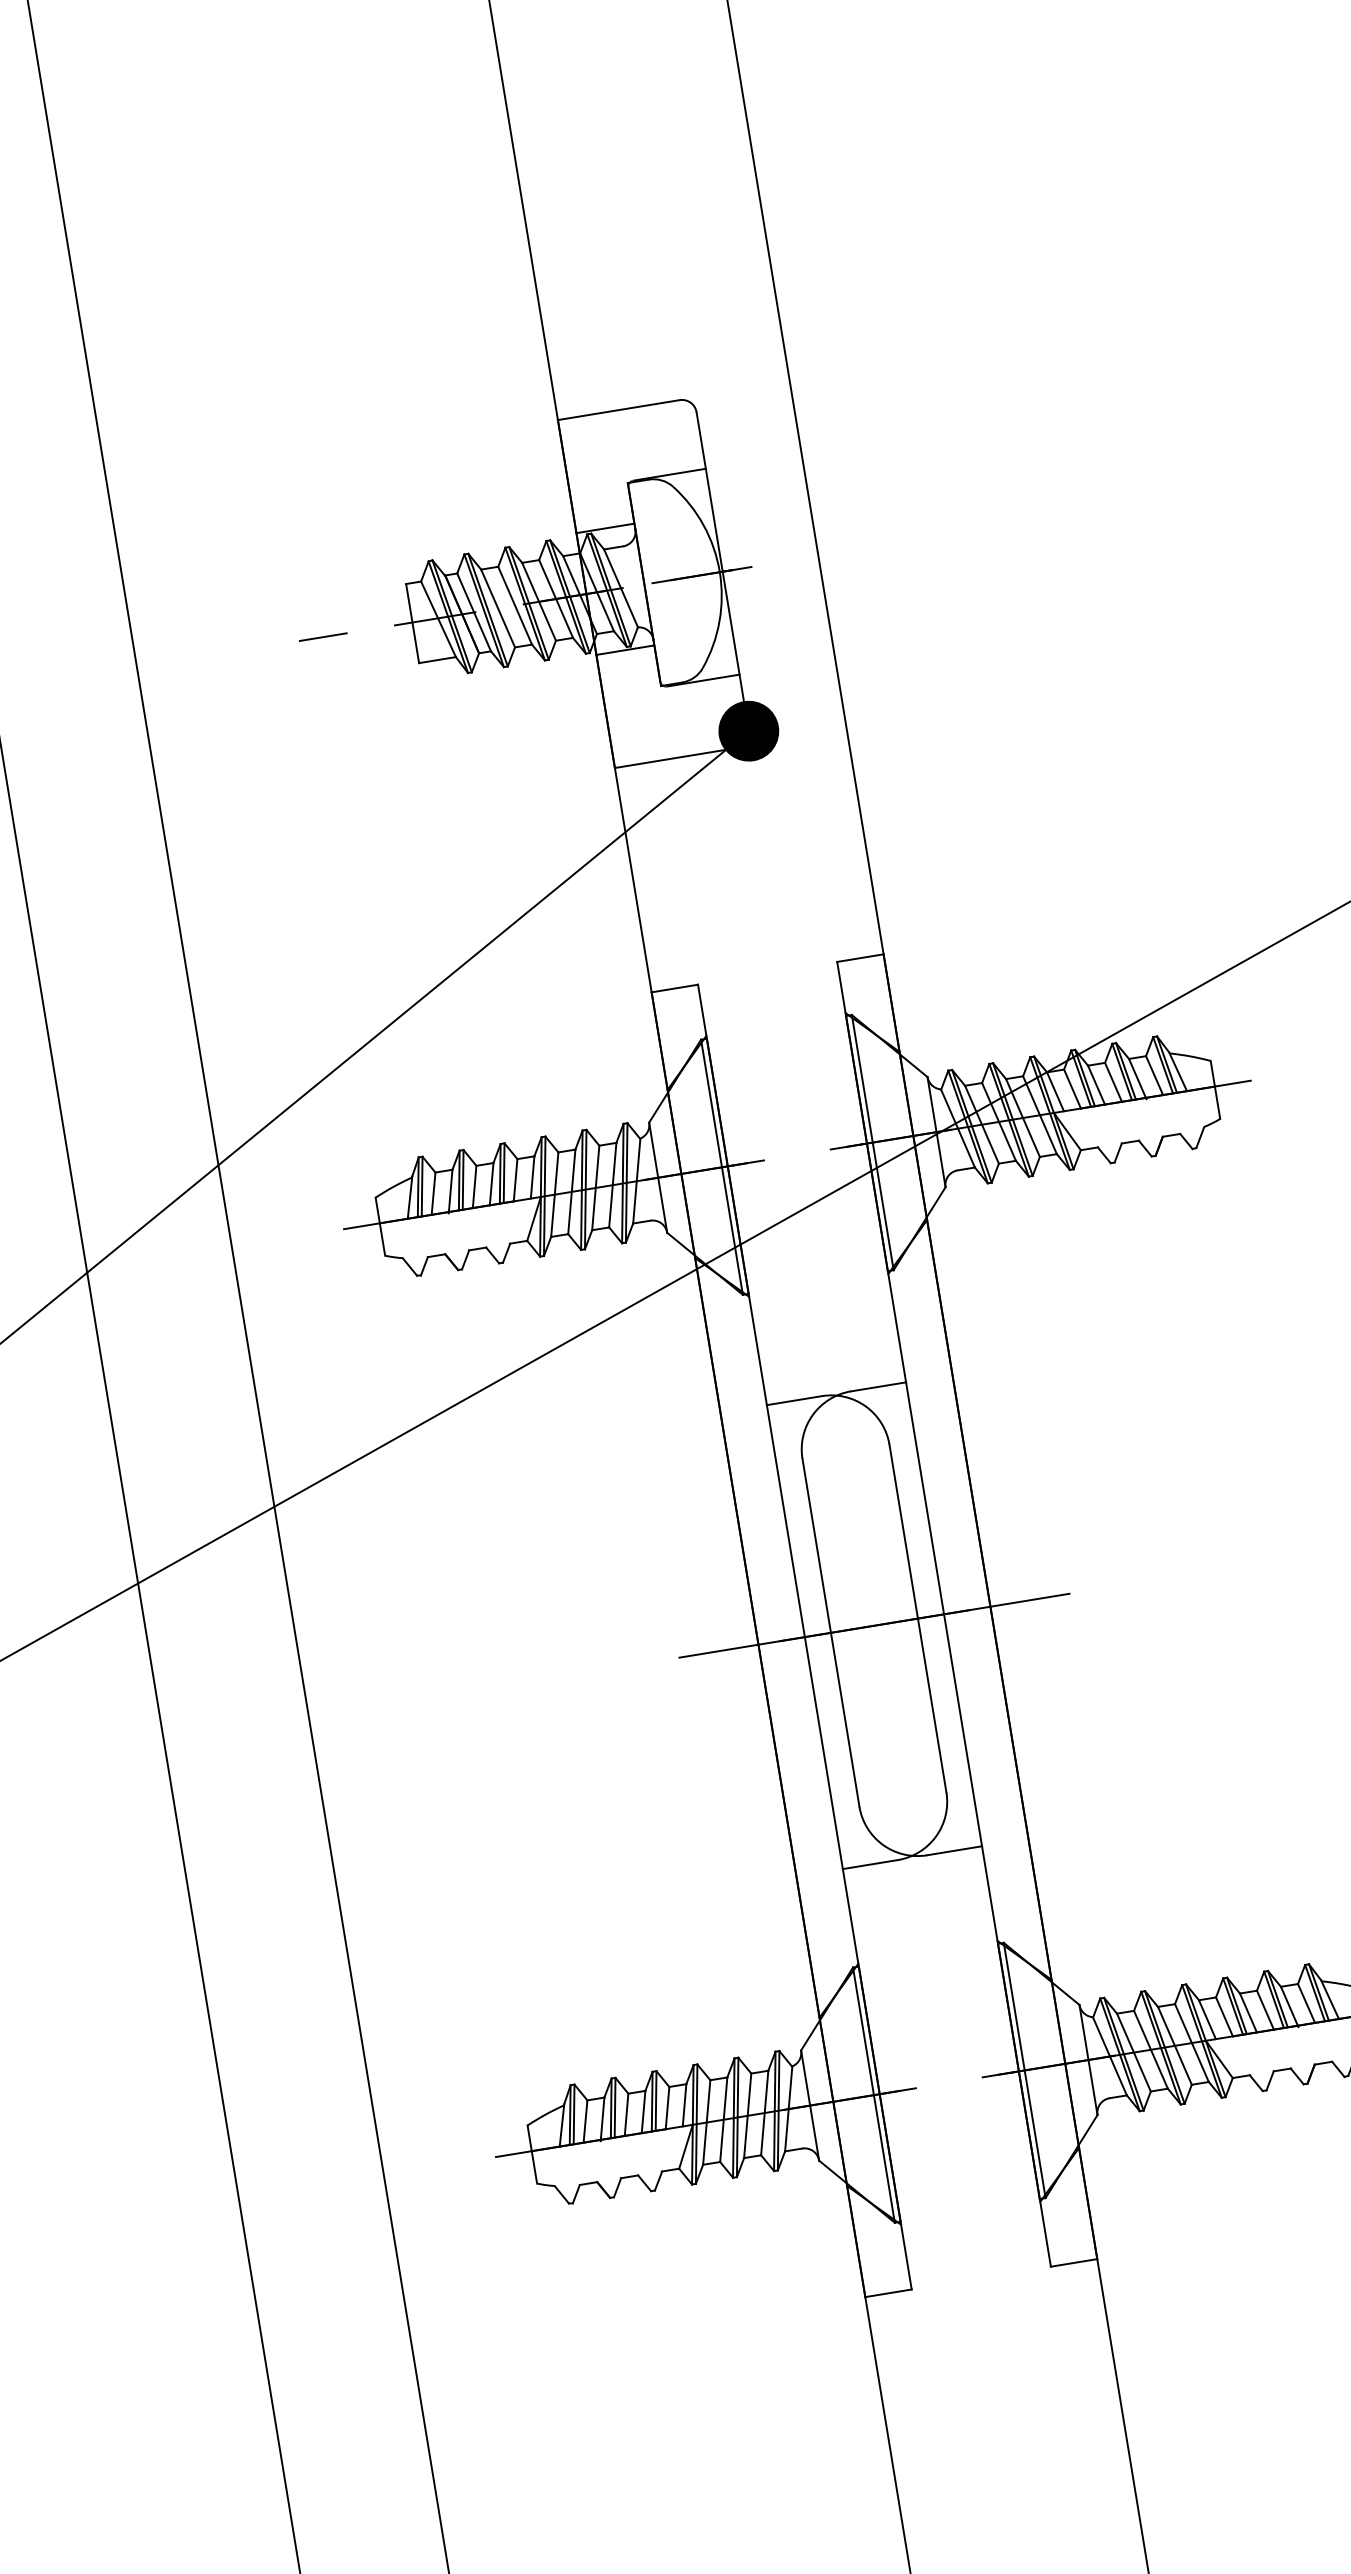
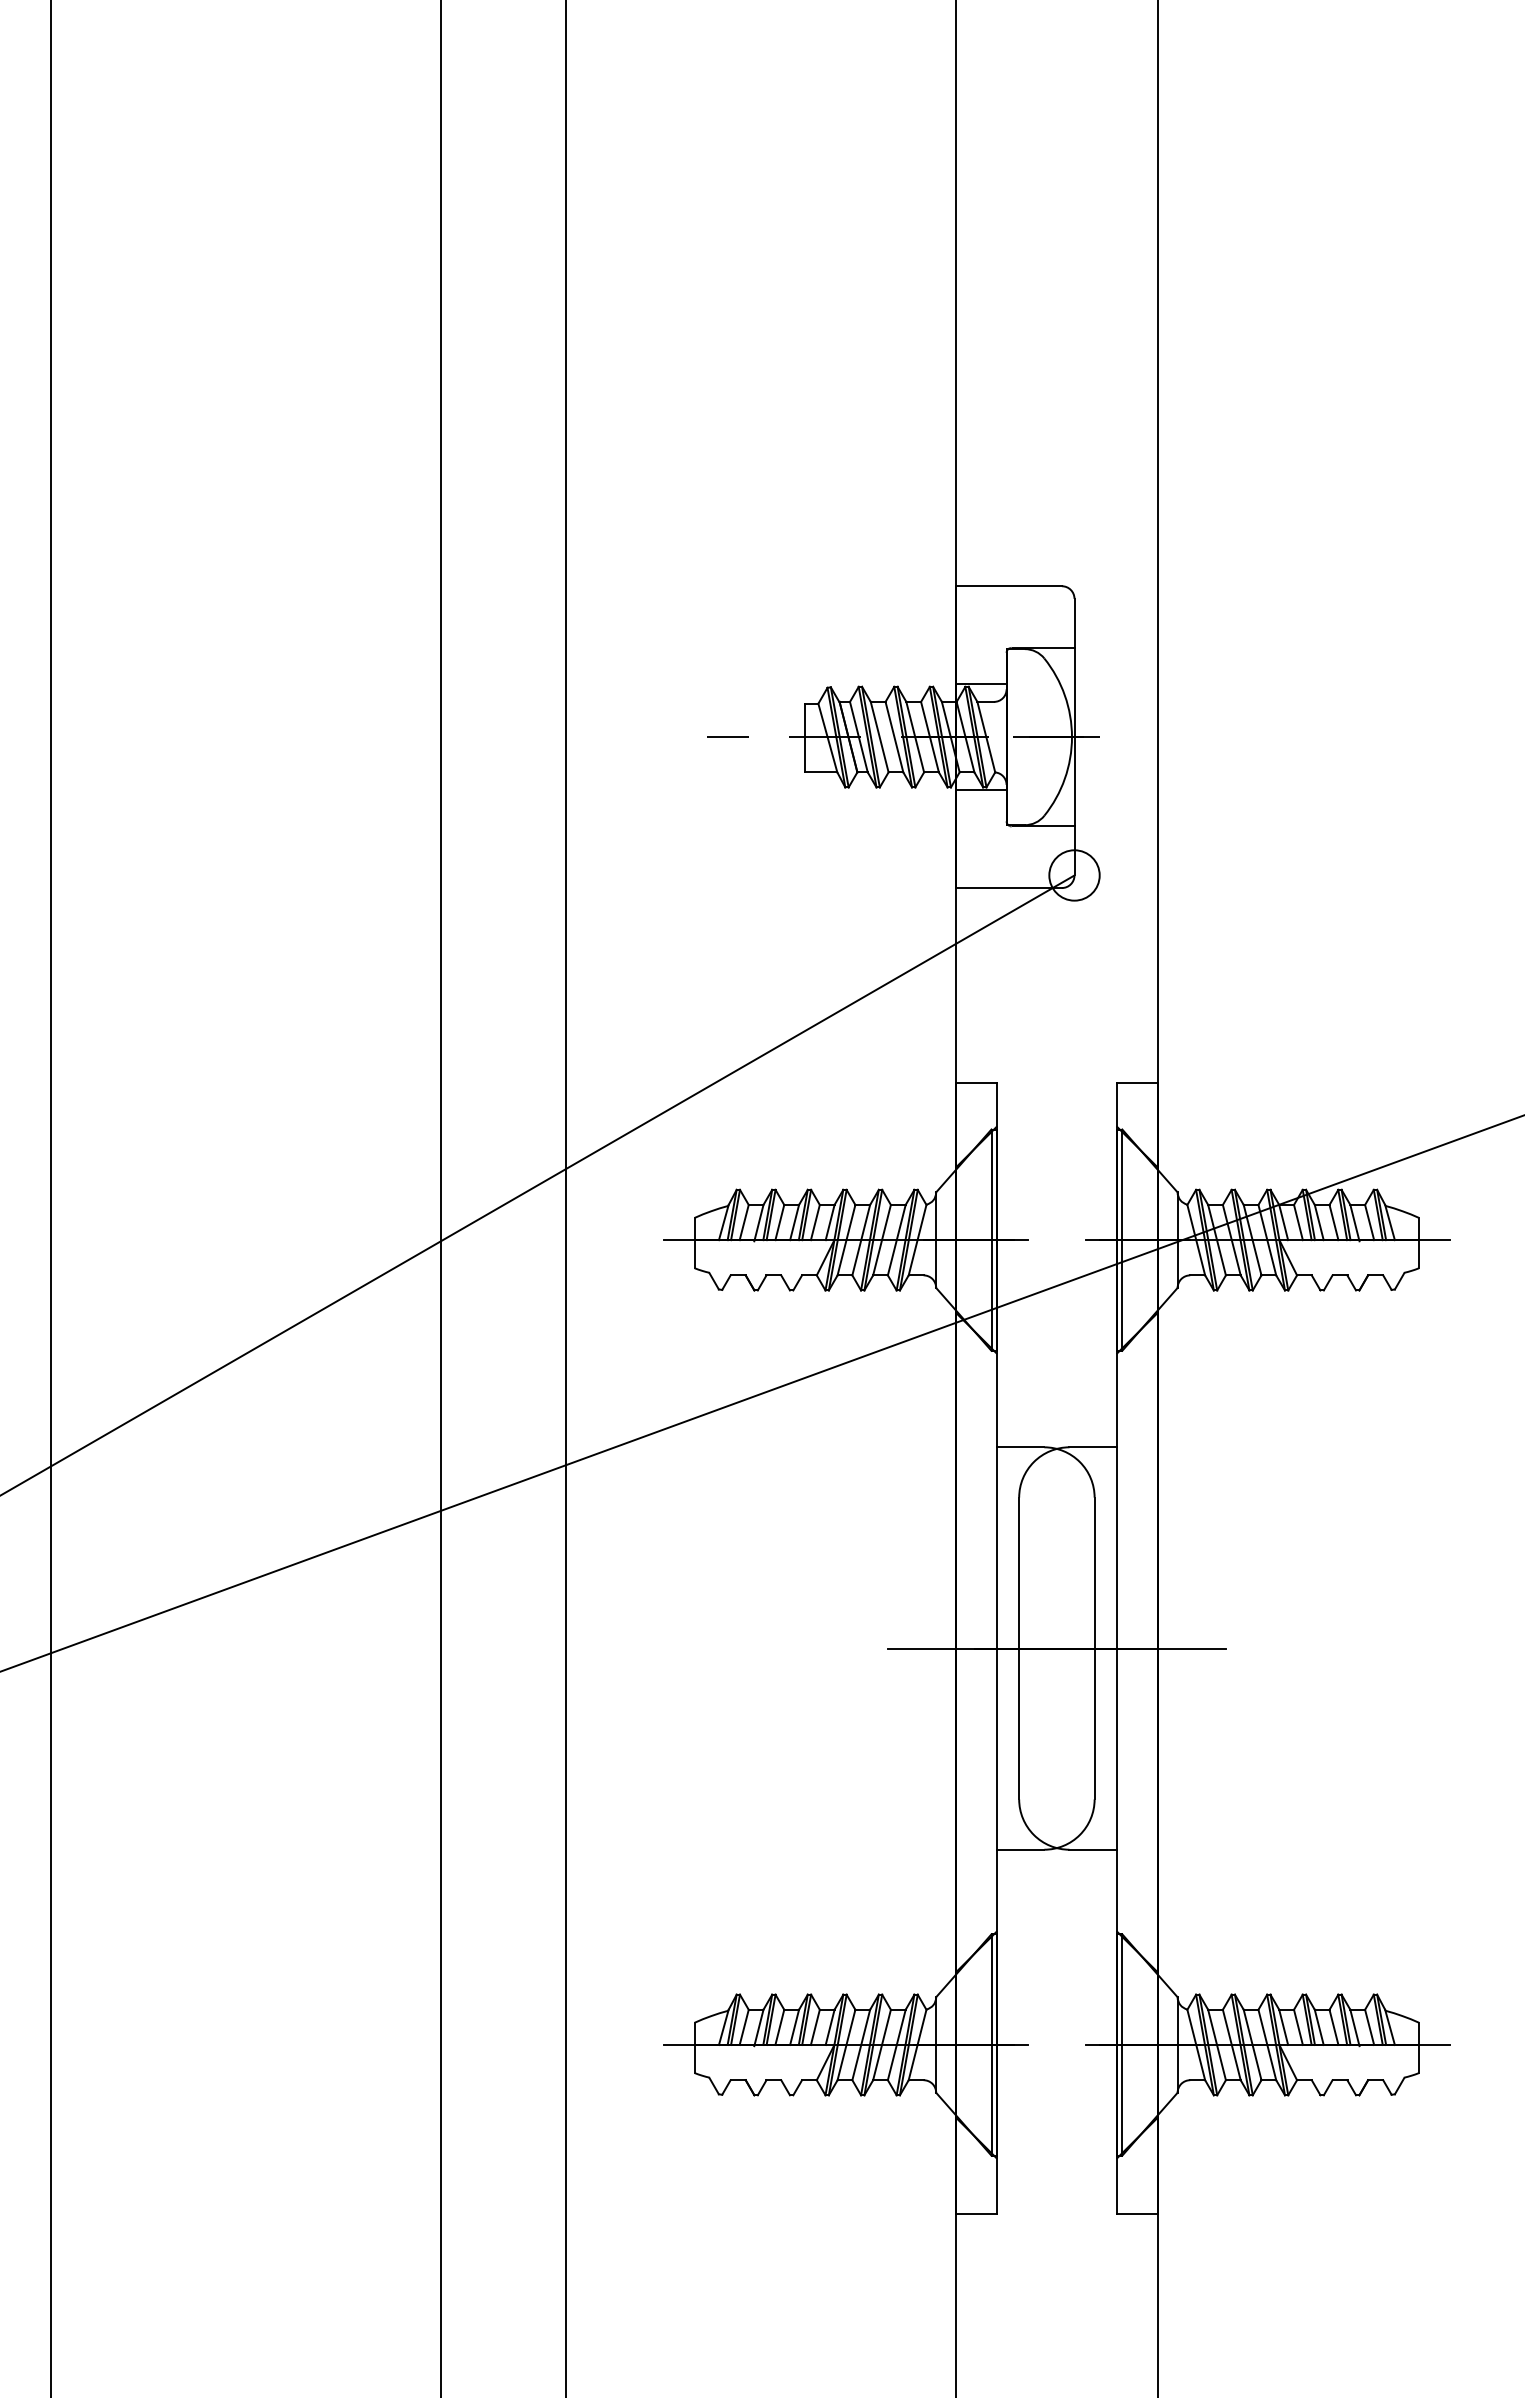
fill: (748, 731) -> (1074, 875), removed

